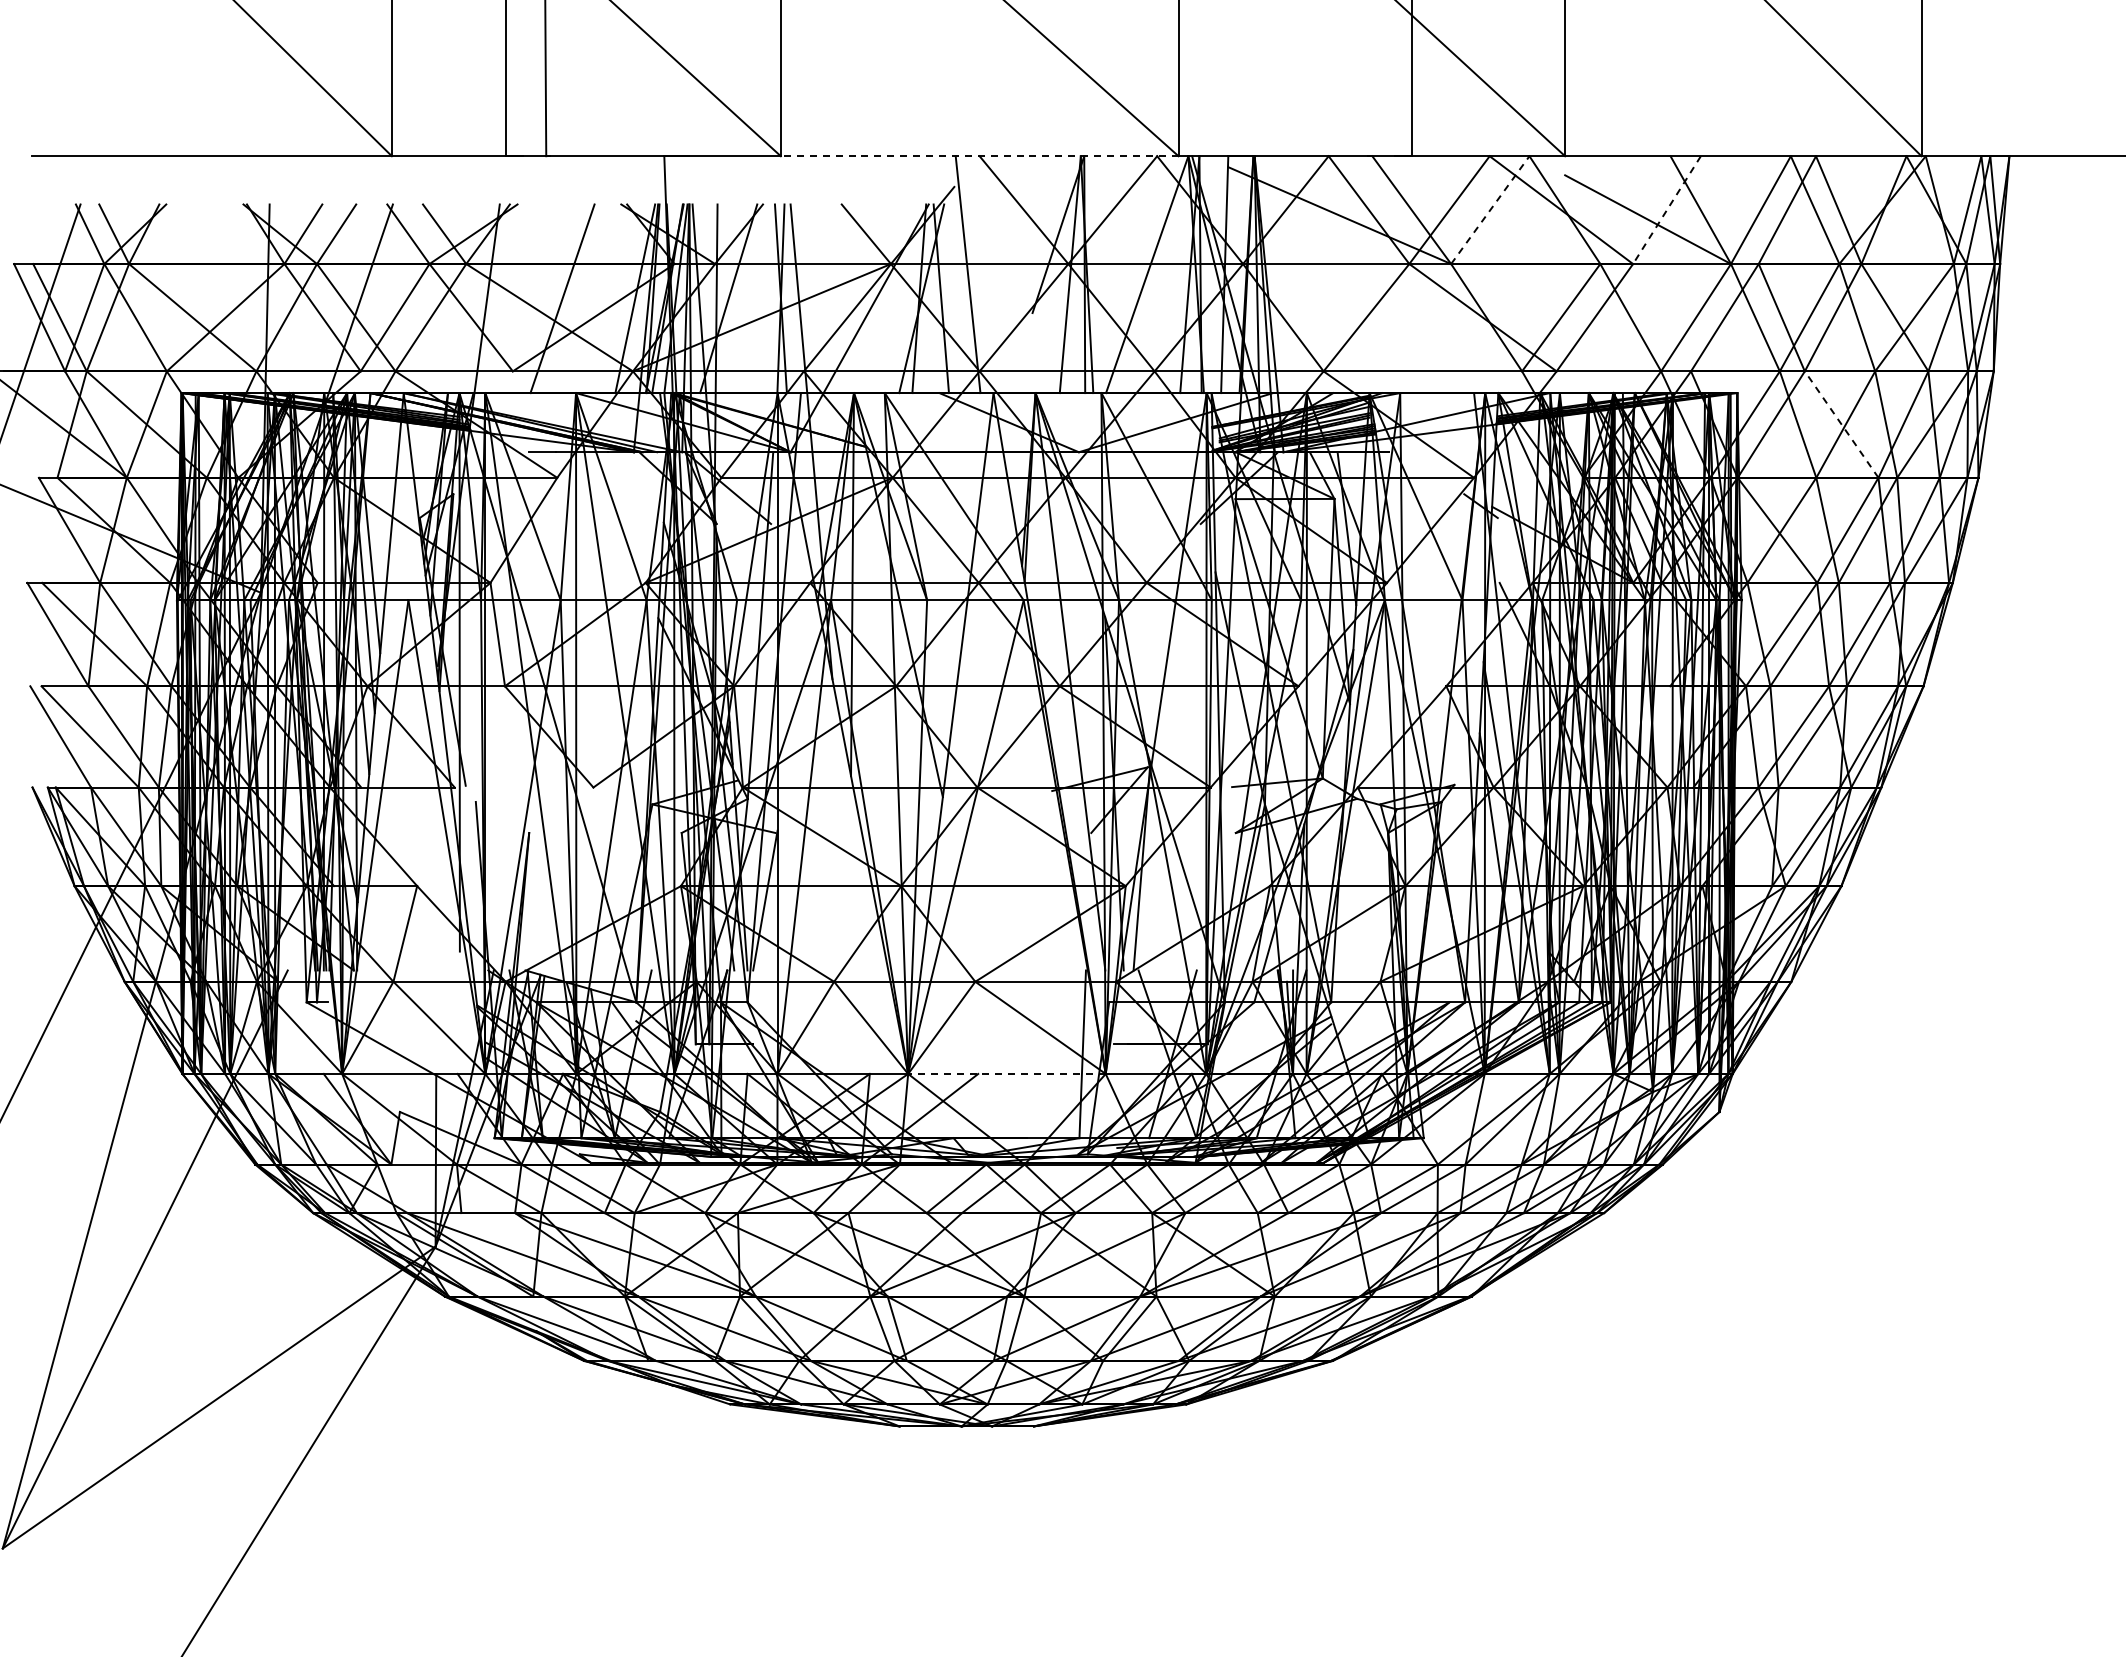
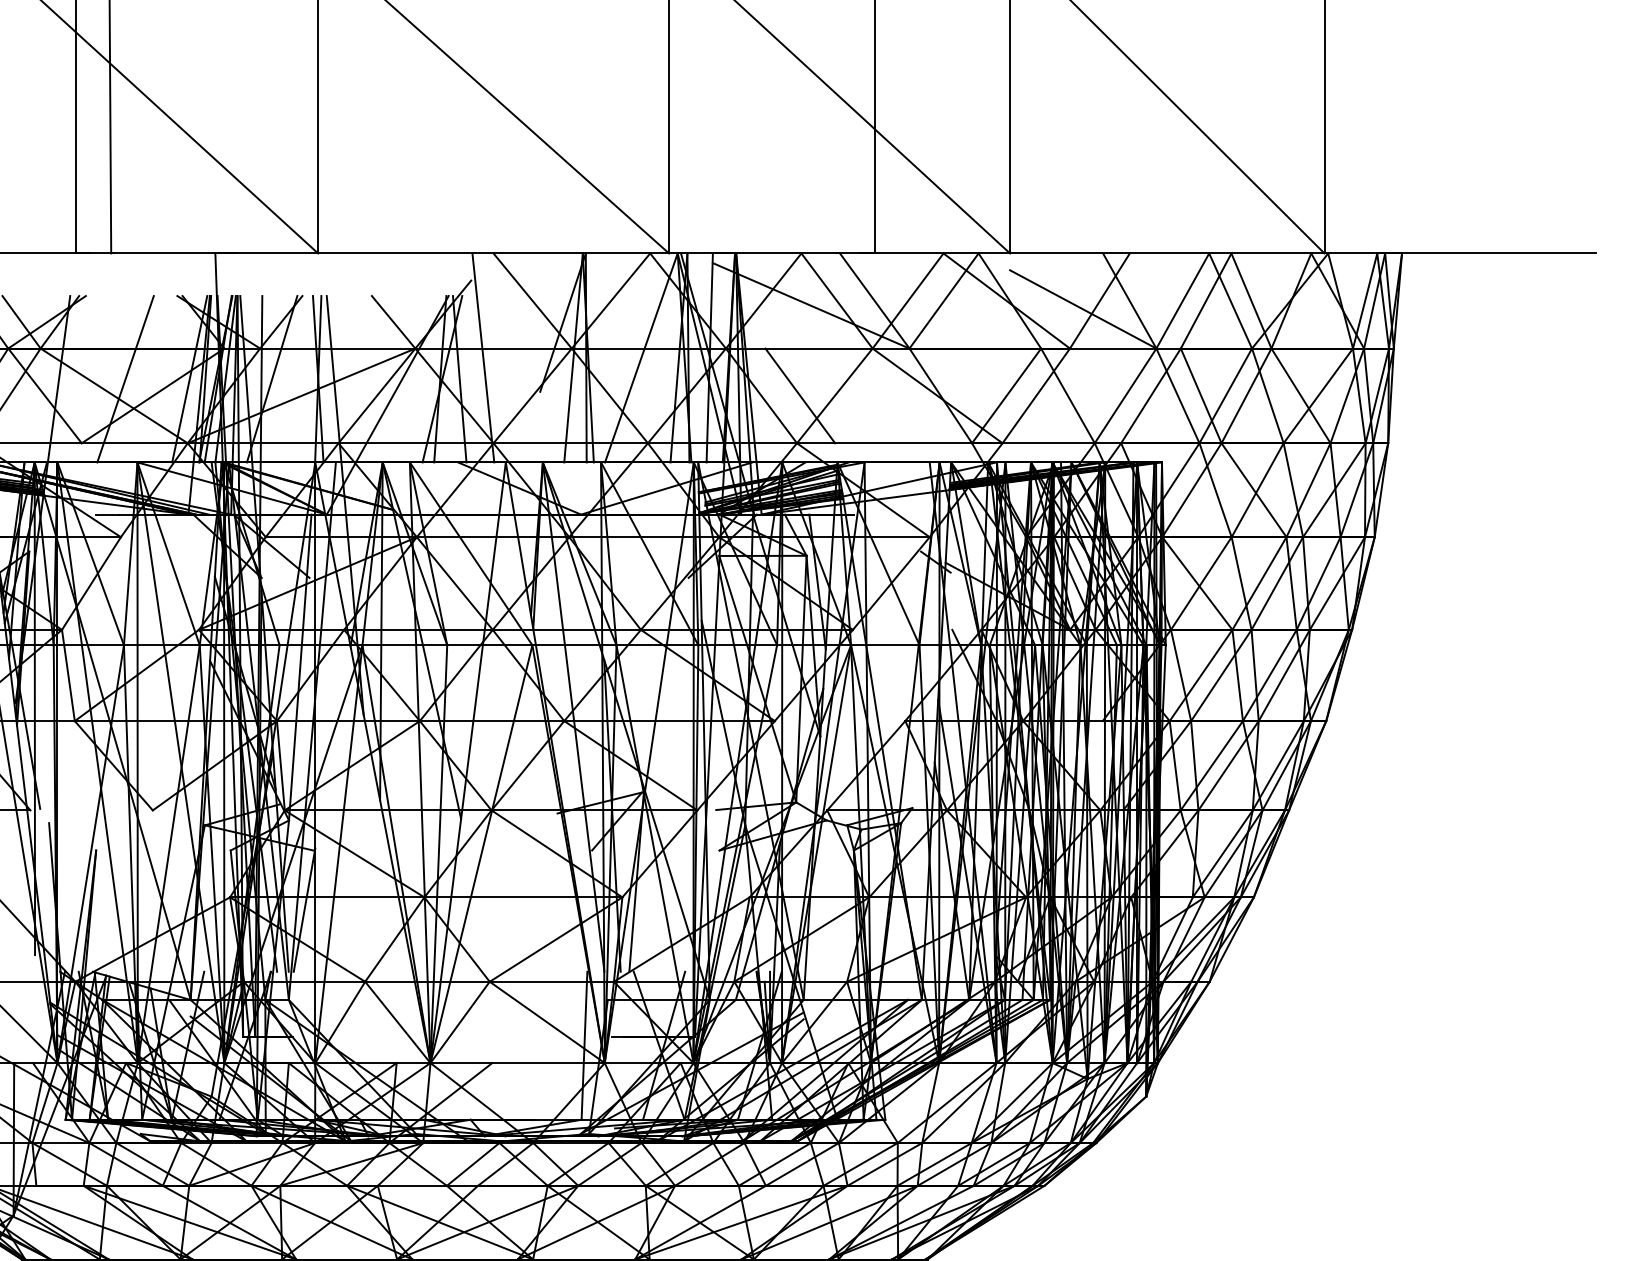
line: (979, 156) -> (493, 253), dashed -> solid
line: (1490, 210) -> (944, 301), dashed -> solid
line: (1666, 210) -> (1099, 301), dashed -> solid
line: (1326, 317) -> (799, 395), added
line: (1841, 424) -> (1253, 490), dashed -> solid
line: (1006, 1073) -> (517, 1062), dashed -> solid

